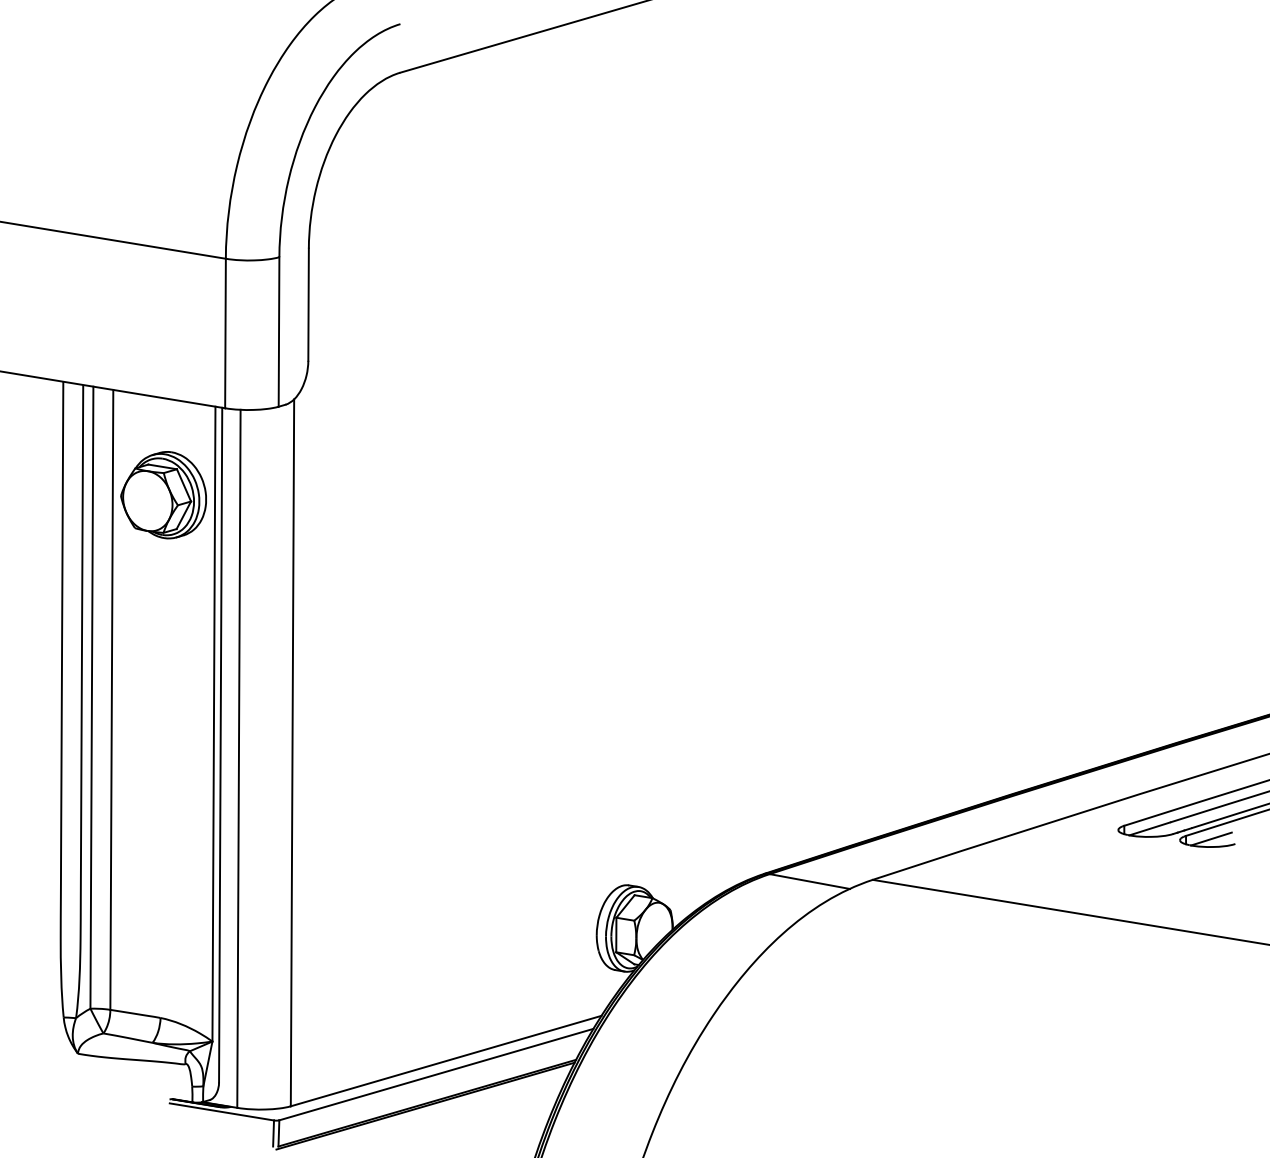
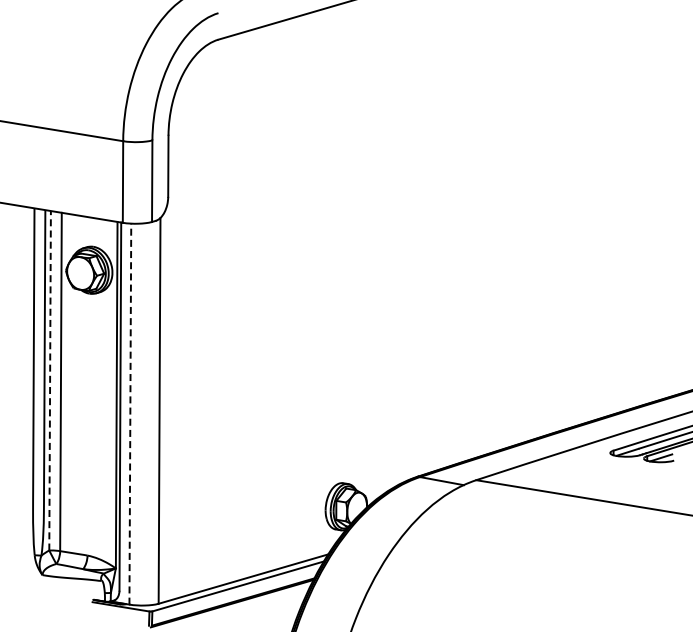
line: (92, 697) -> (50, 380), solid -> dashed
line: (239, 757) -> (130, 413), solid -> dashed

